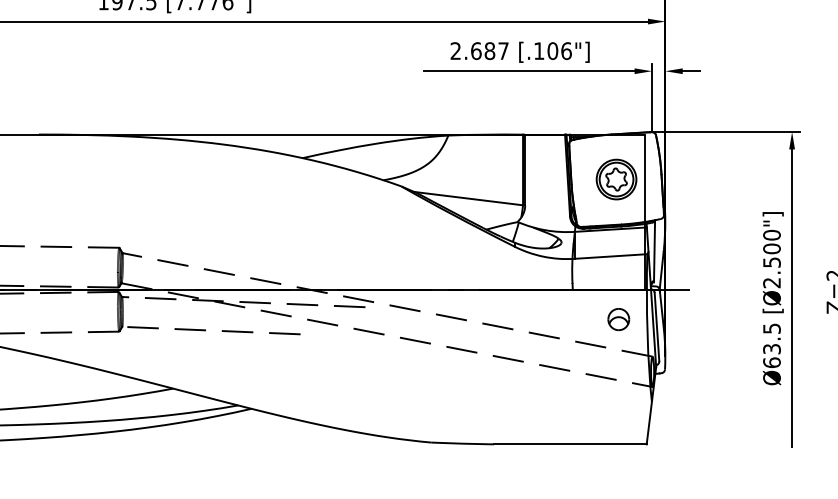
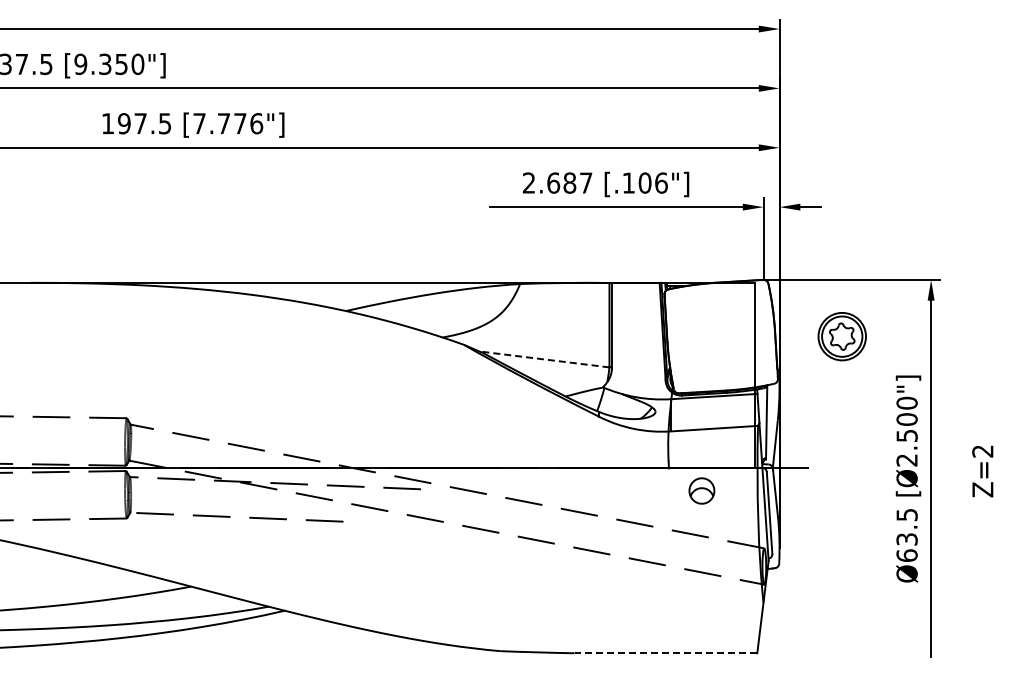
part: (615, 179) -> (841, 336), moved
line: (468, 198) -> (544, 359), solid -> dashed
part: (618, 319) -> (701, 490), moved
line: (569, 444) -> (665, 653), solid -> dashed

